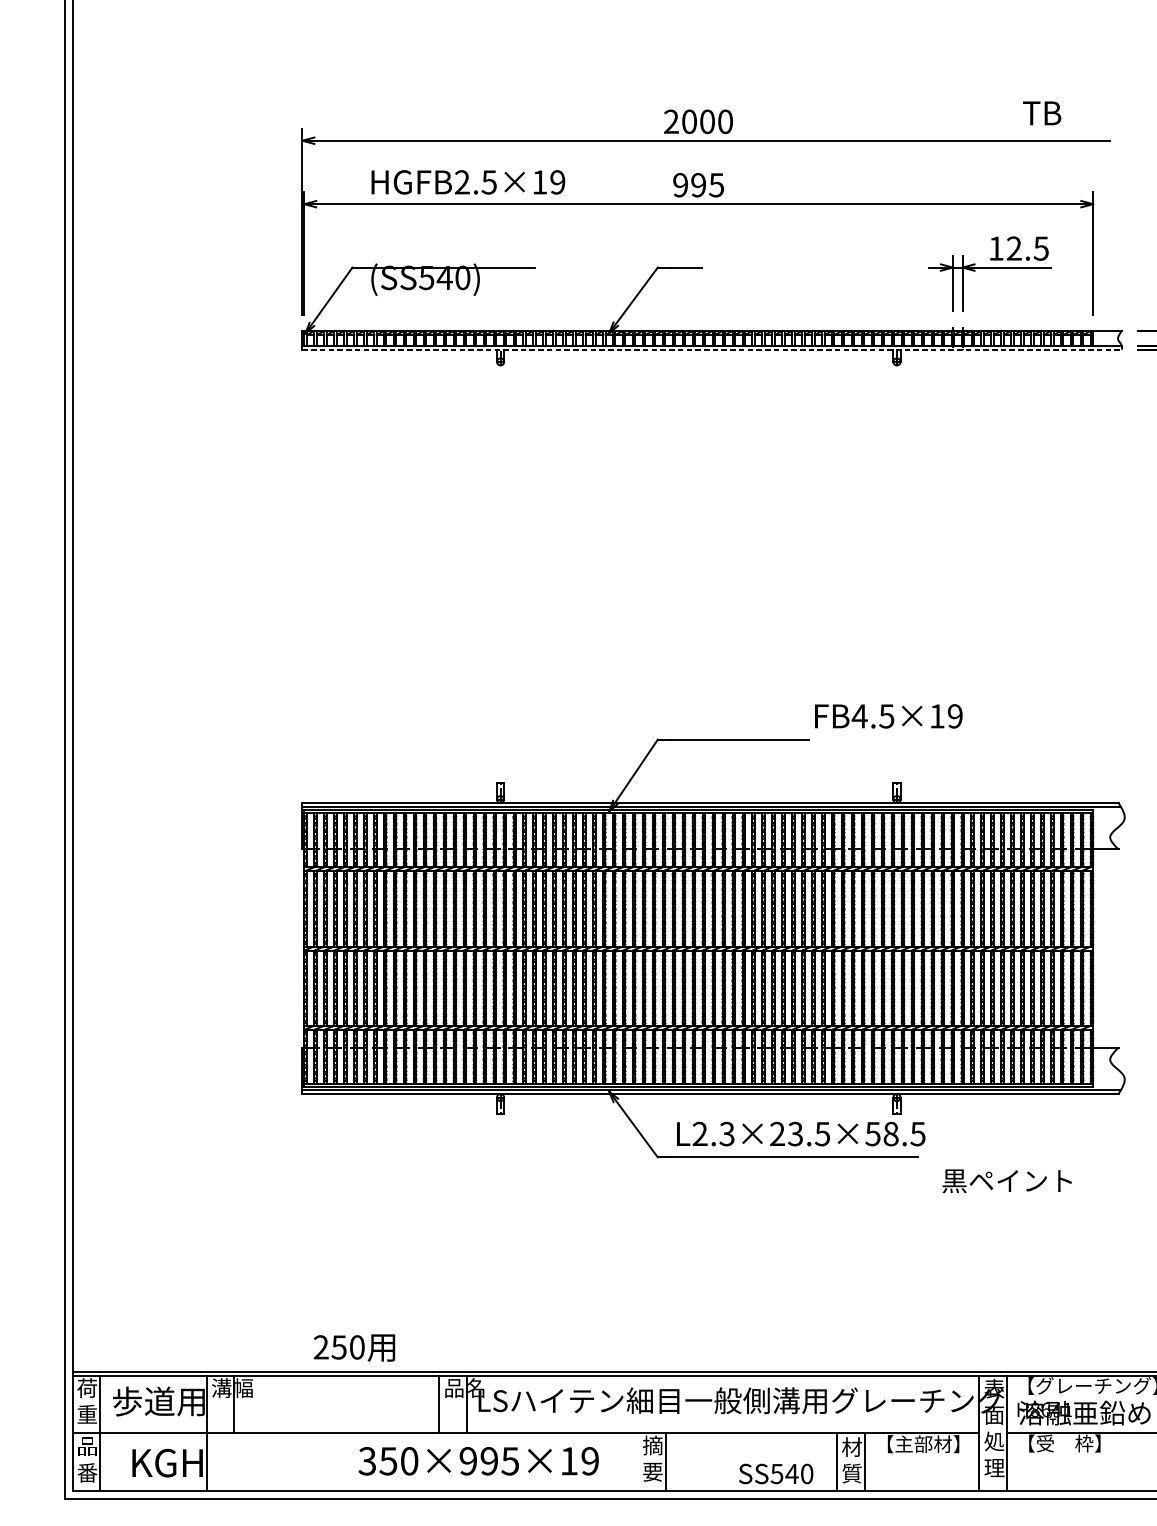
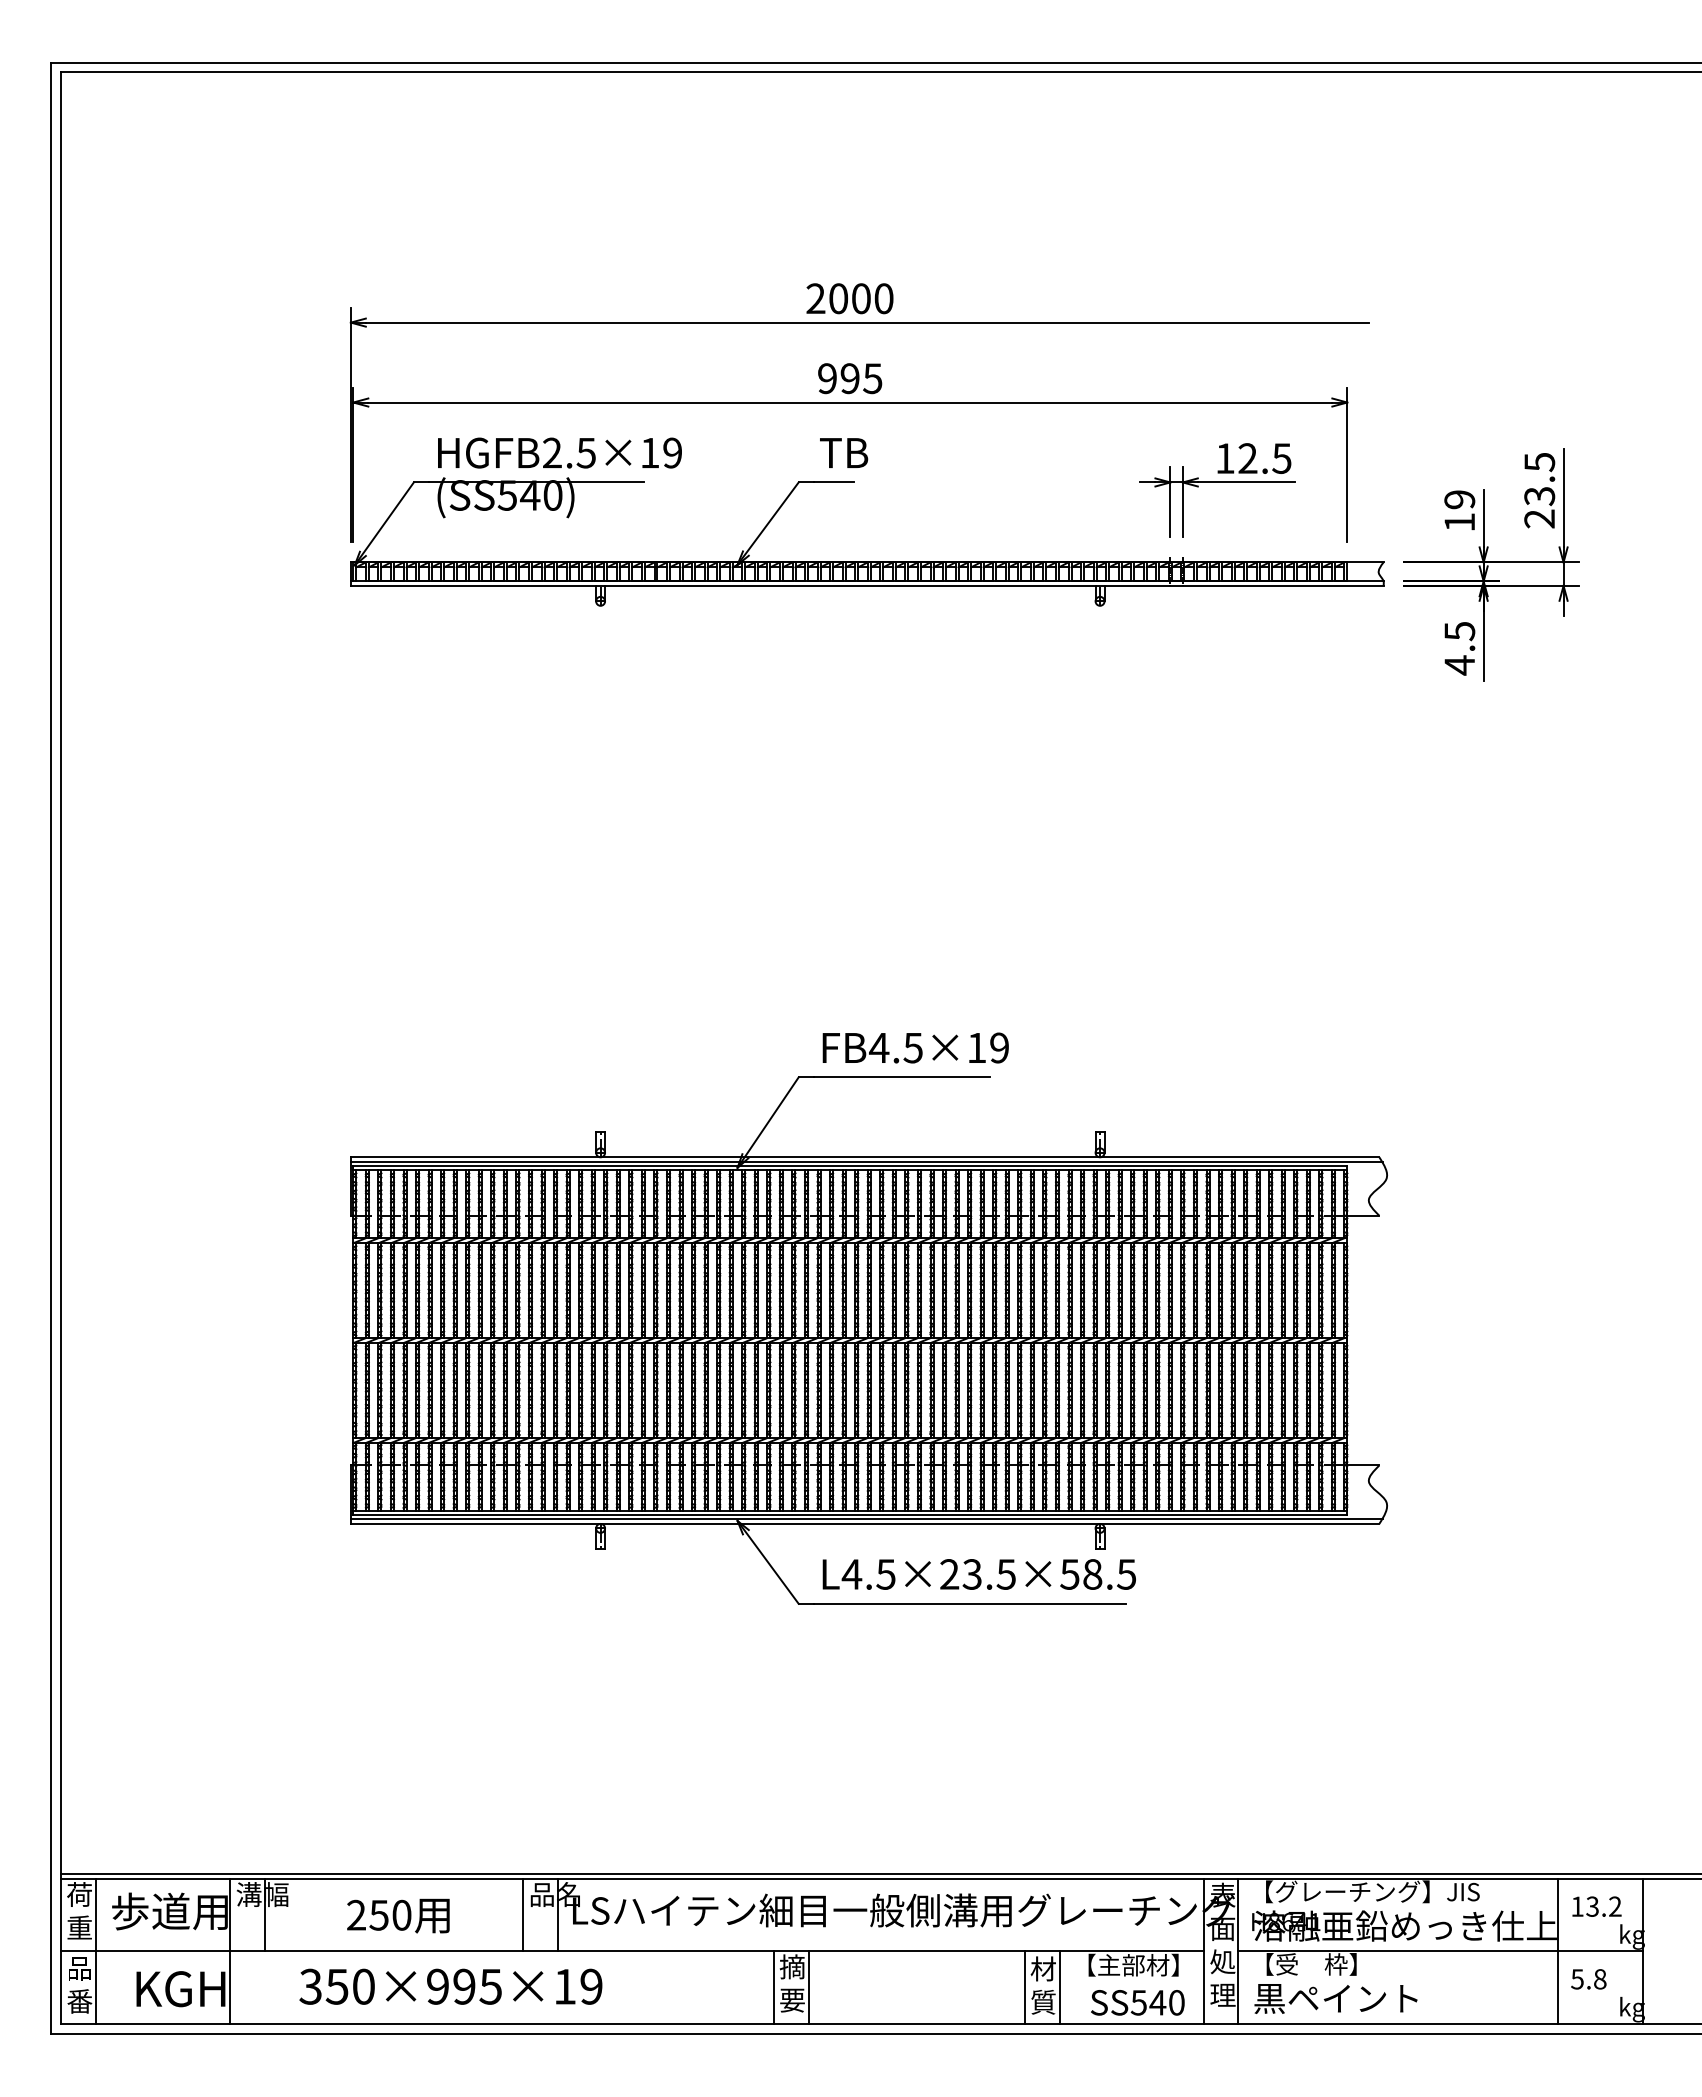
text: (1042, 112) -> (844, 452), moved
text: (468, 181) -> (559, 452), moved
line: (712, 349) -> (867, 585), dashed -> solid
text: (888, 715) -> (915, 1047), moved
text: (713, 1134) -> (868, 1574), L2.3×23.5×58.5 -> L4.5×23.5×58.5
text: (1006, 1180) -> (1335, 1998), moved
text: (354, 1347) -> (398, 1915), moved
text: (478, 1461) -> (450, 1986), moved
line: (638, 1461) -> (774, 1987), added
text: (775, 1473) -> (1137, 2002), moved

